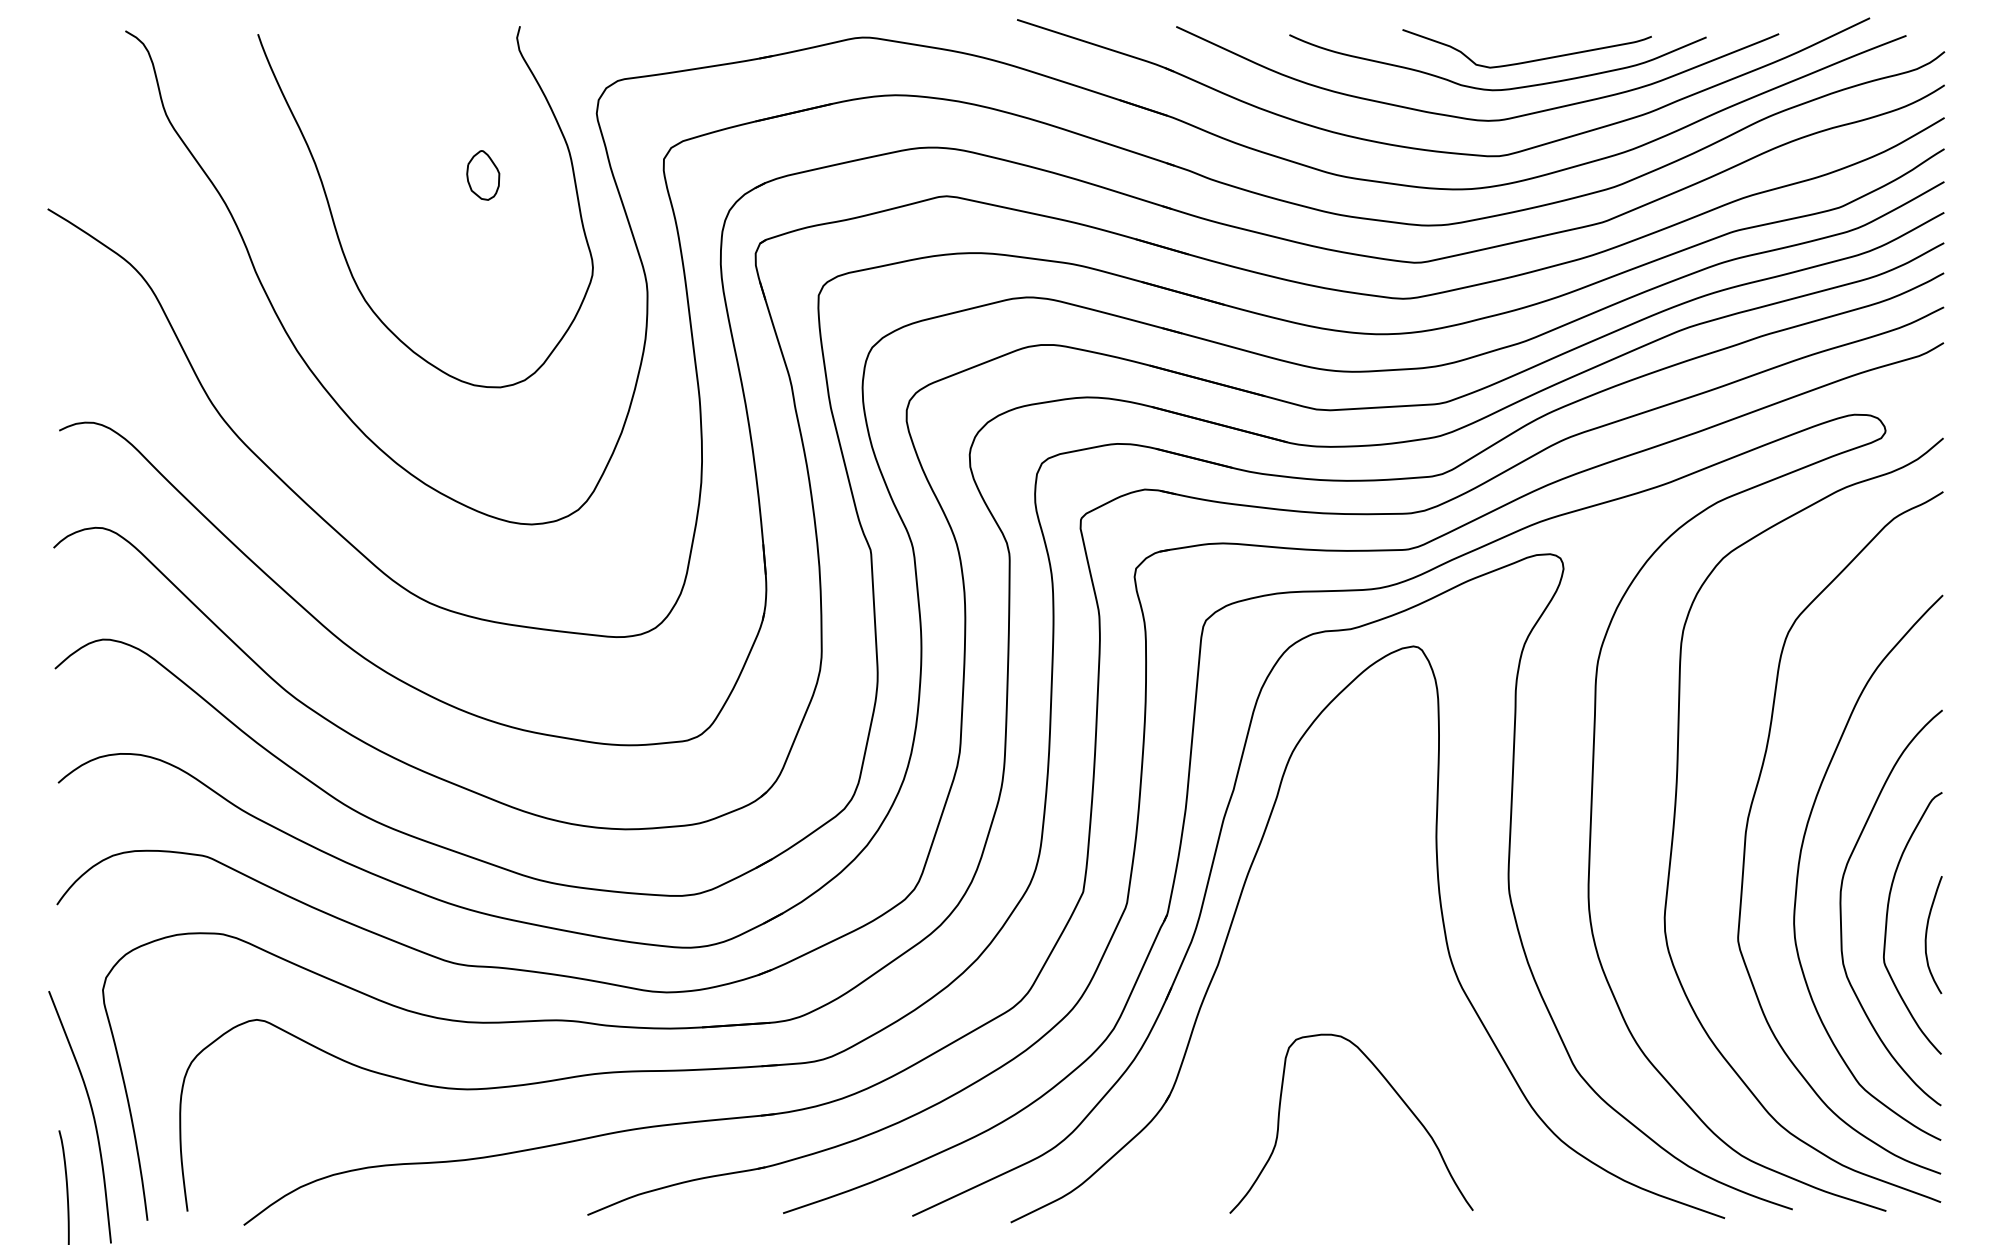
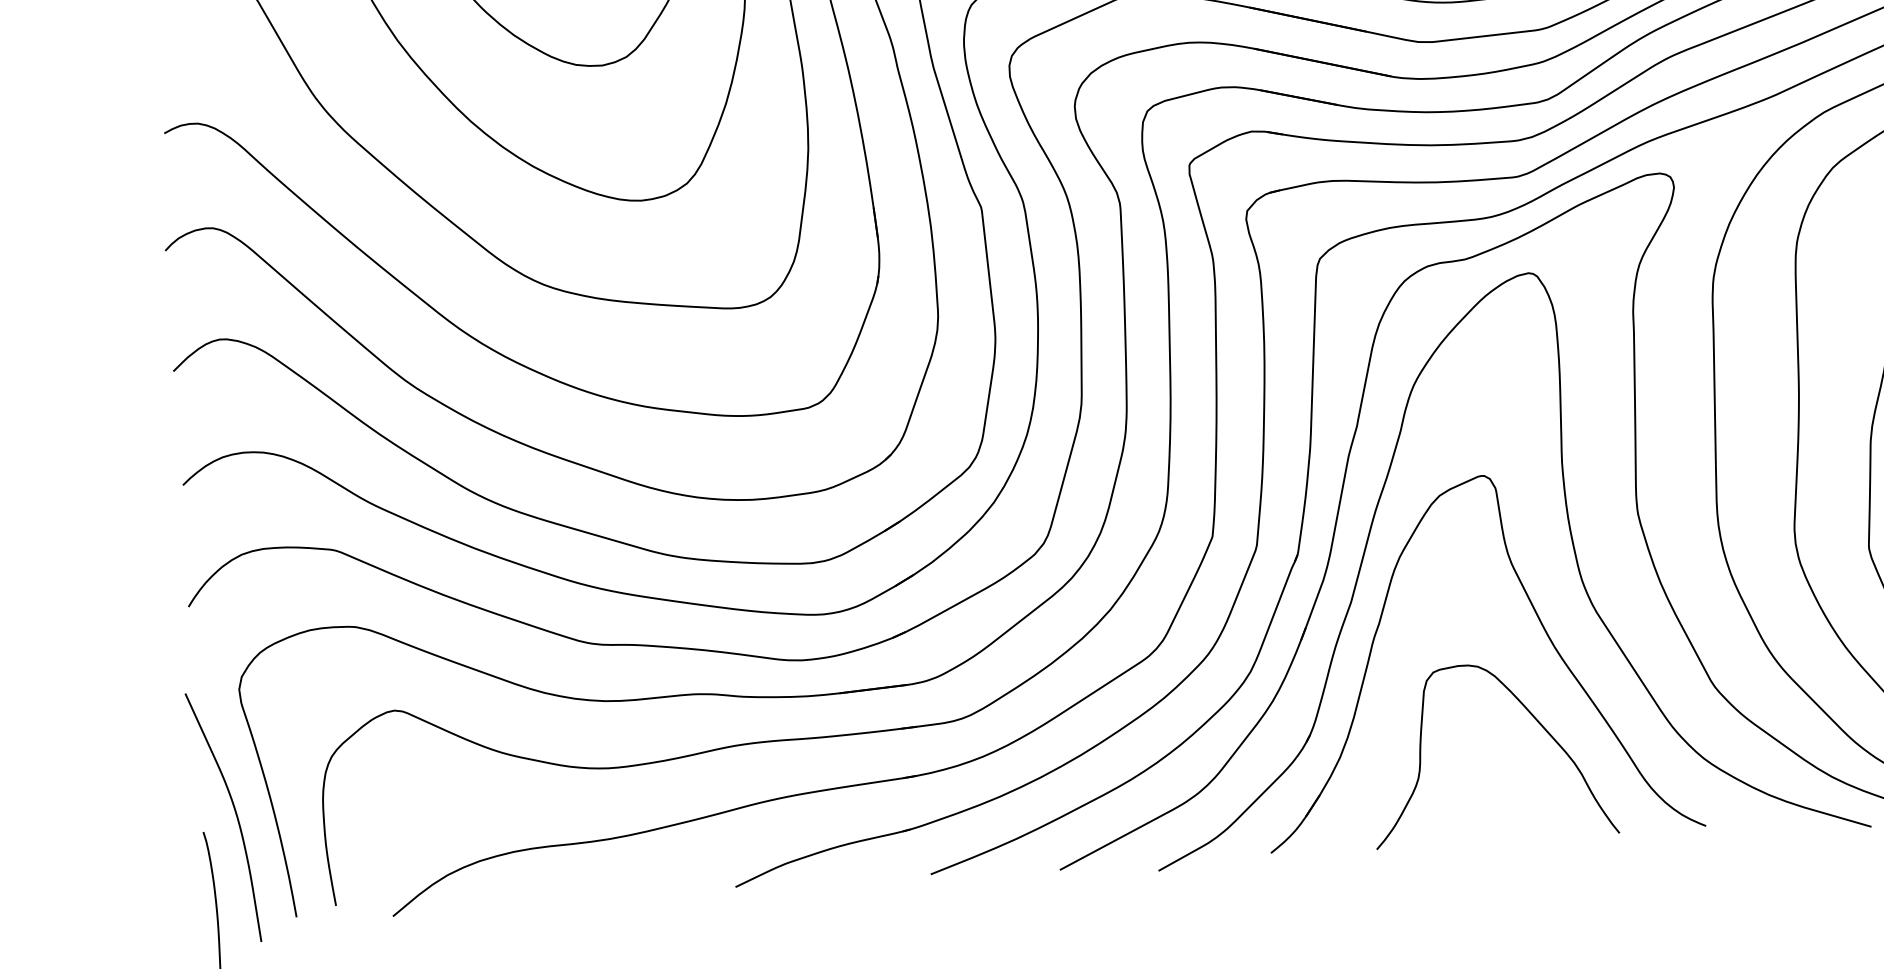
part: (1405, 996) -> (1540, 623), added

